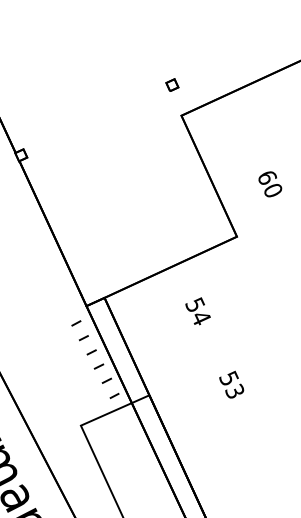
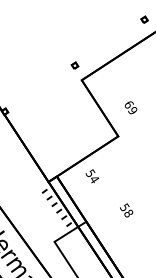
text: (270, 189) -> (131, 110), 60 -> 69
text: (198, 311) -> (92, 176), moved
text: (234, 391) -> (128, 213), 53 -> 58

